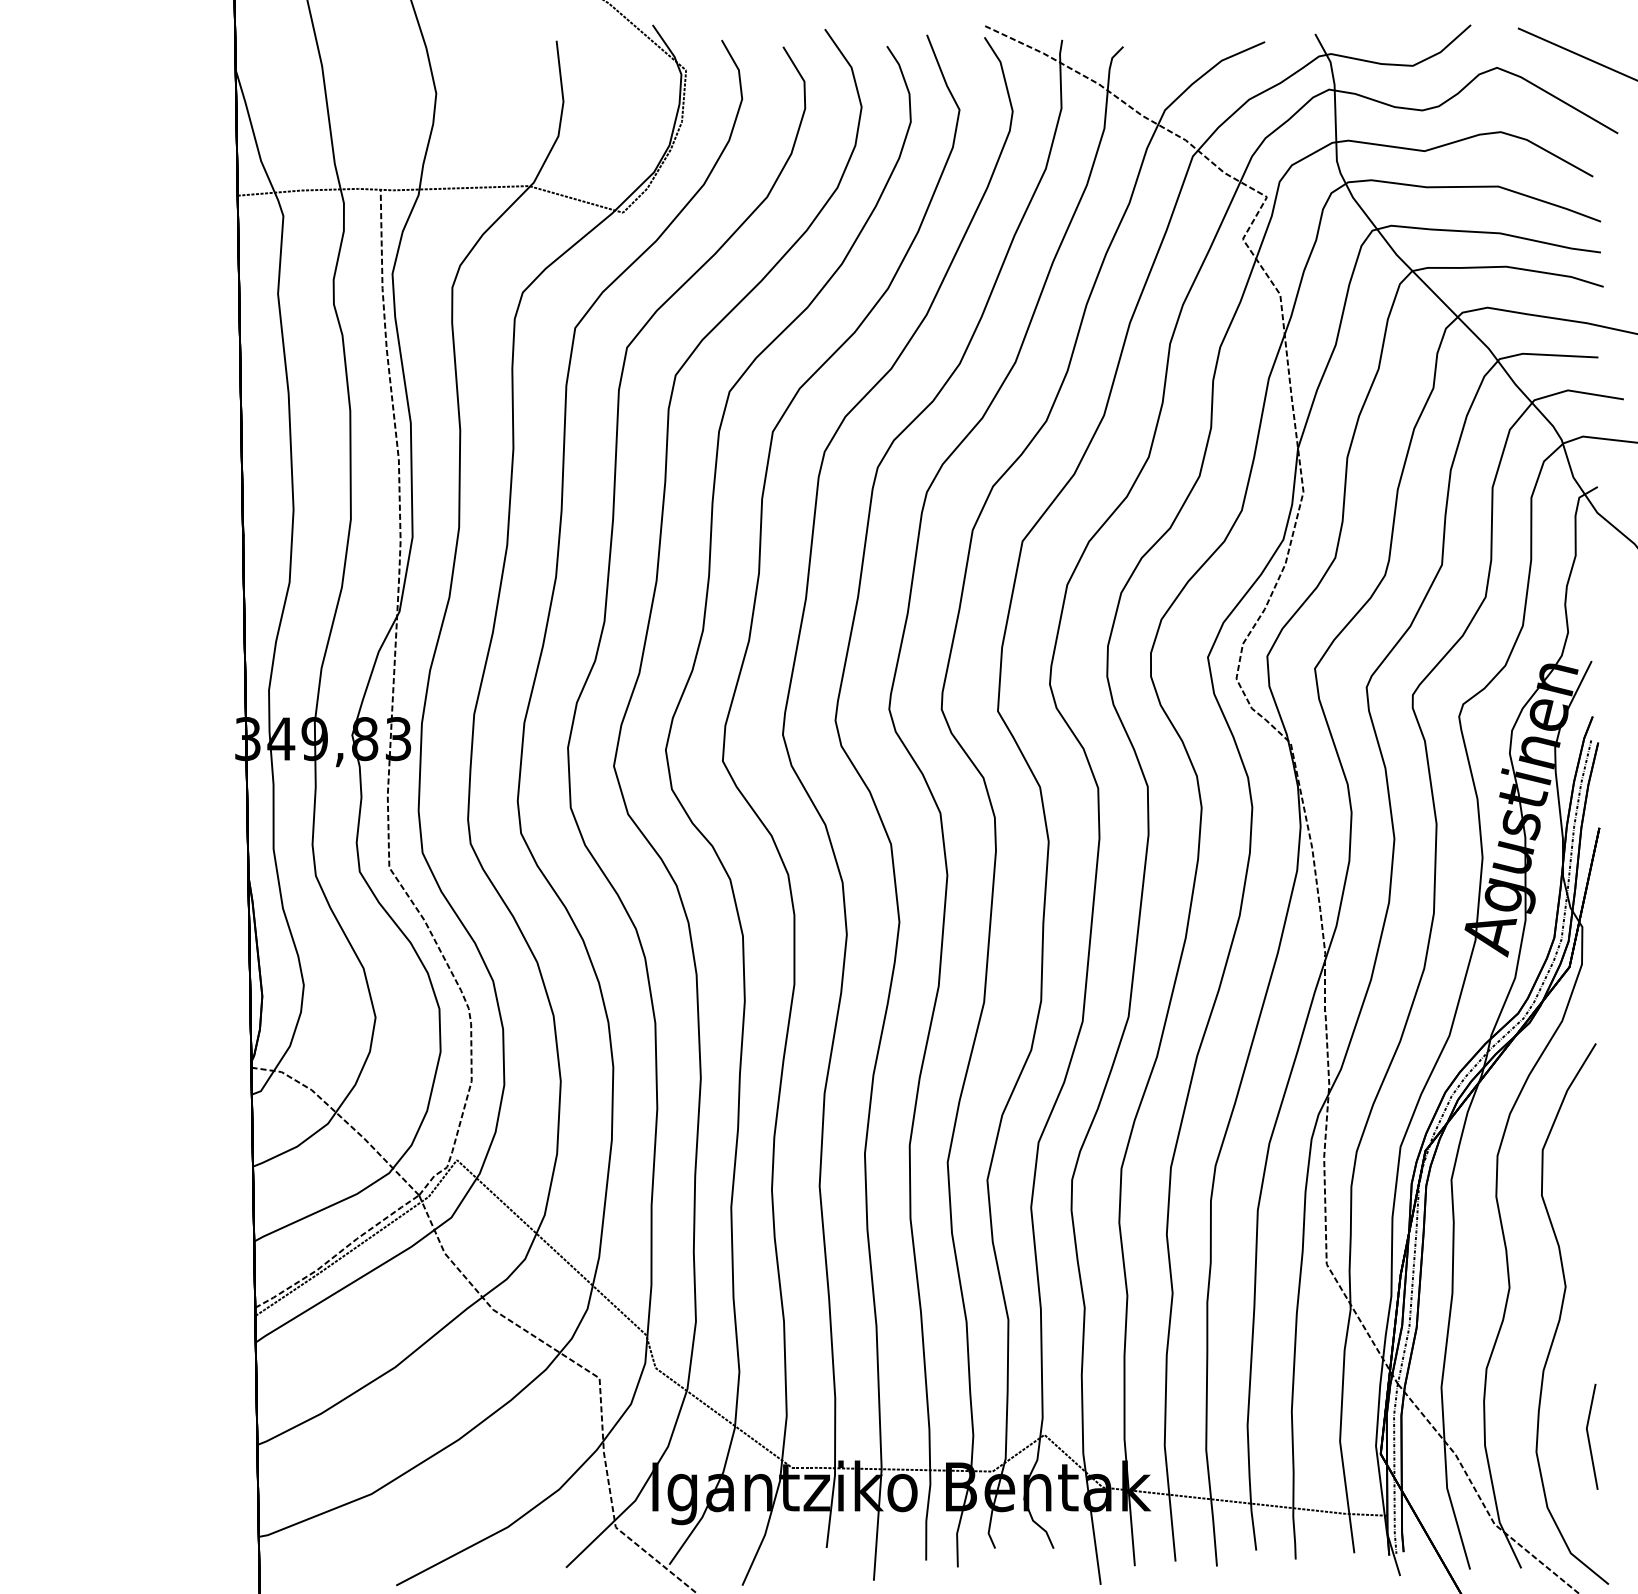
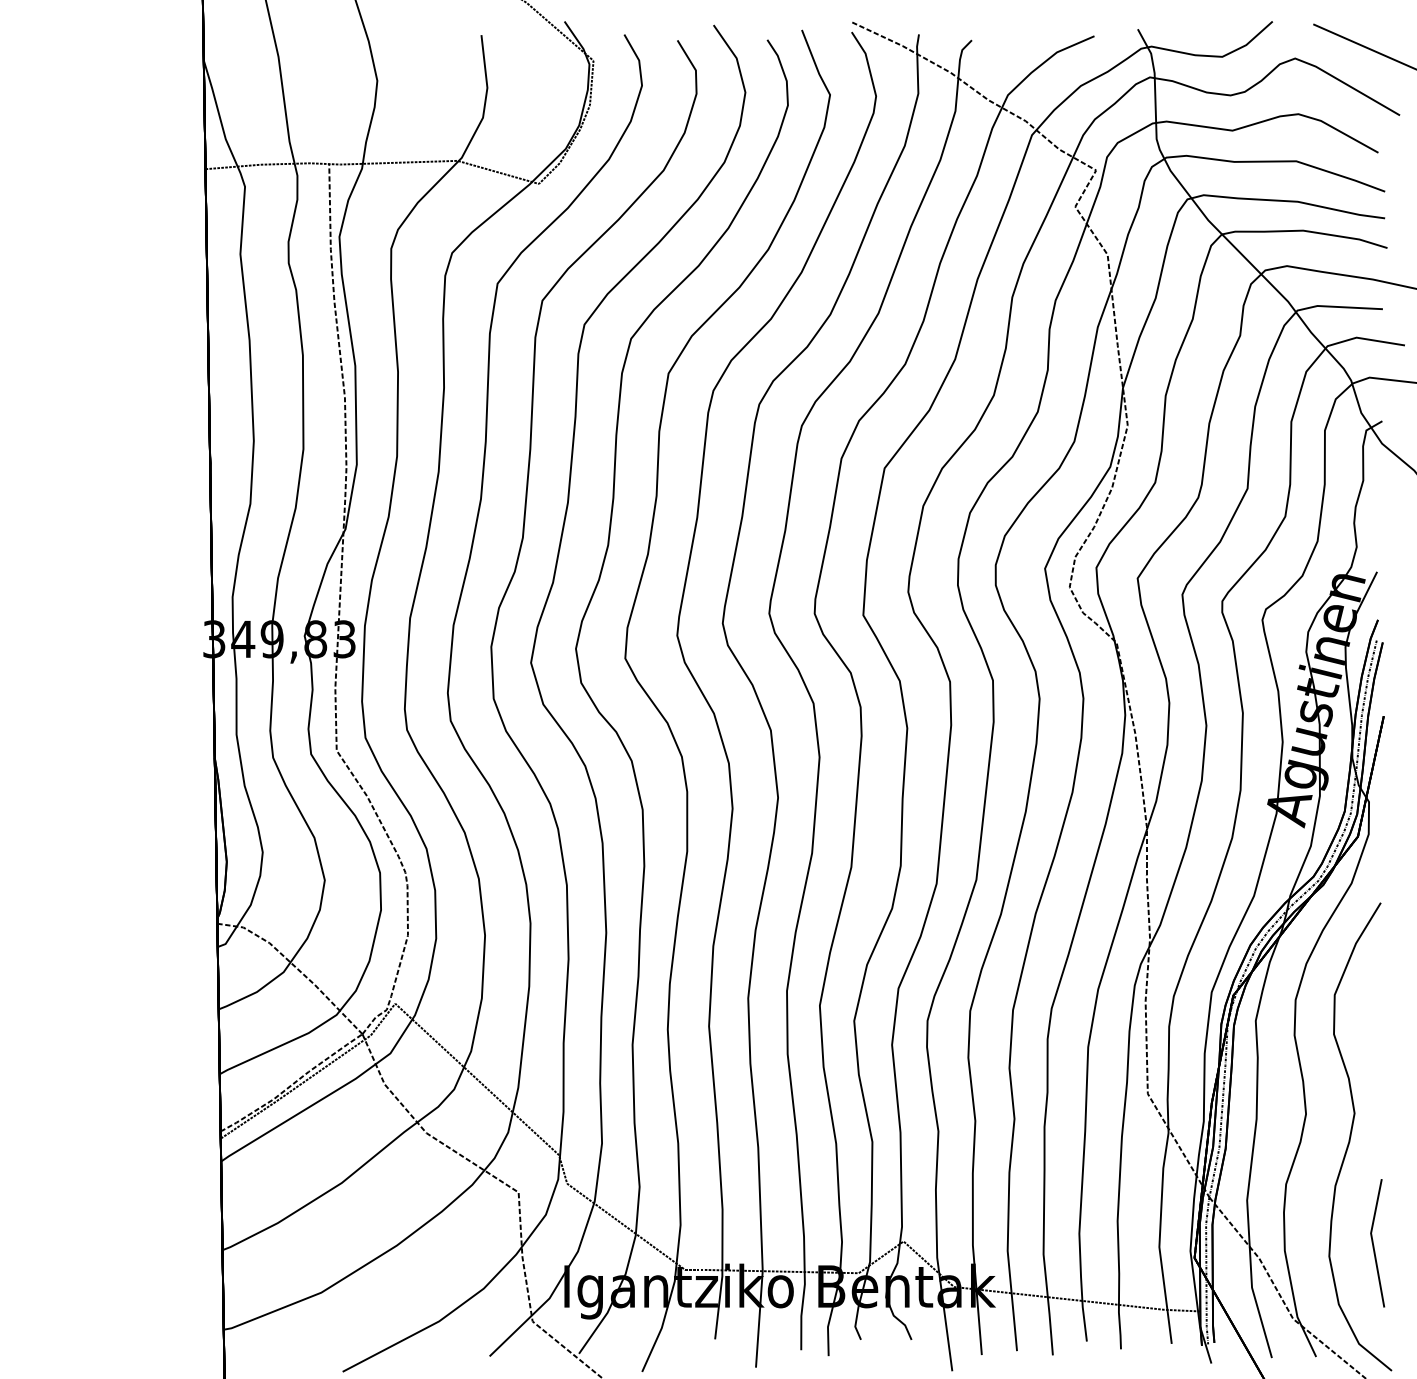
part: (1591, 1436) -> (1376, 1242), size x1.4

